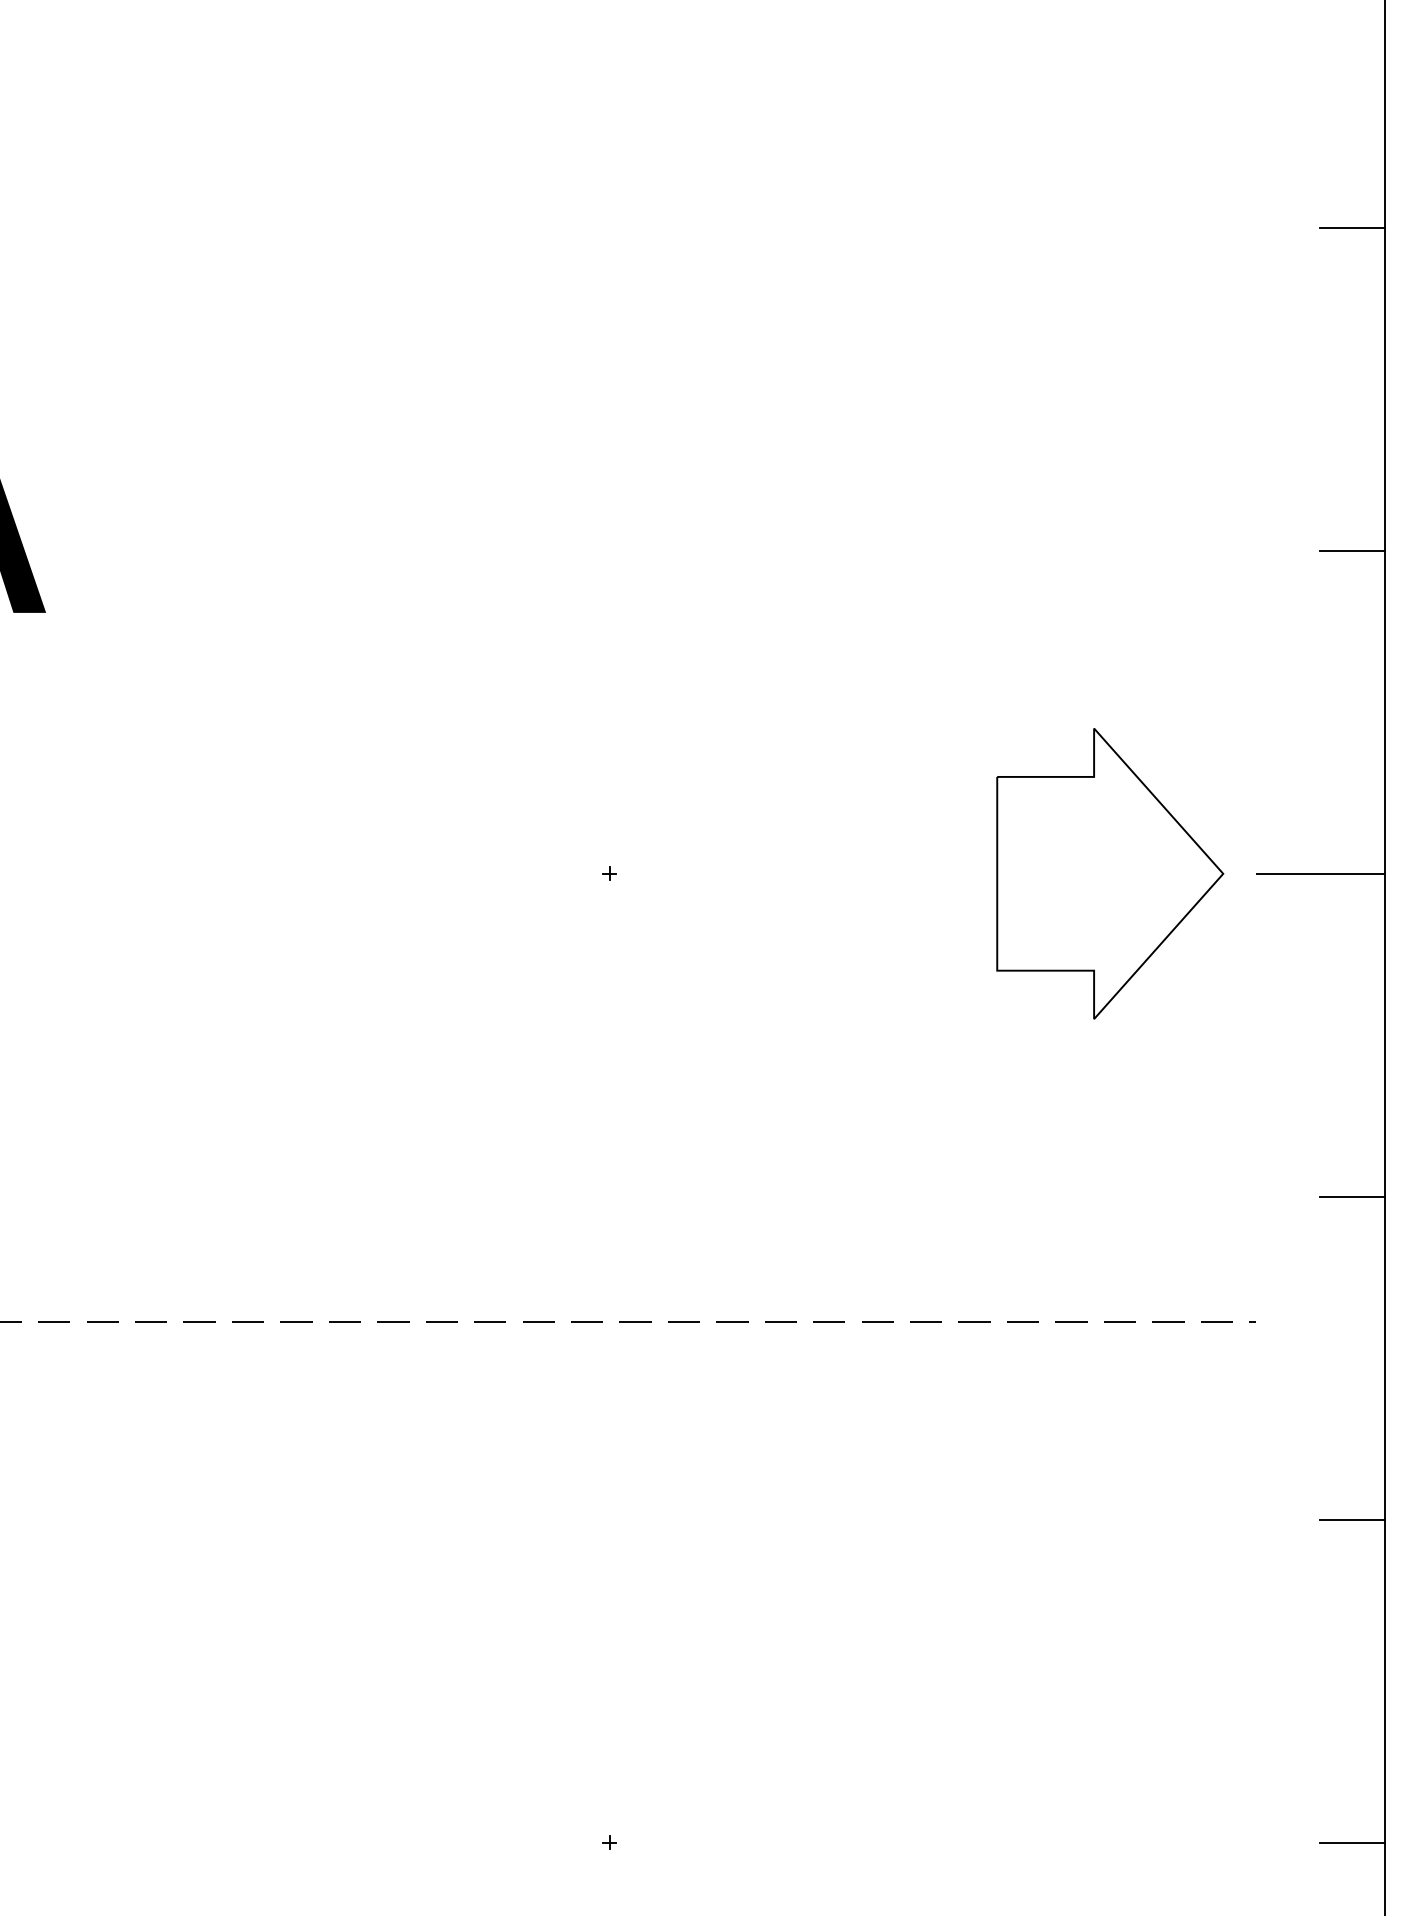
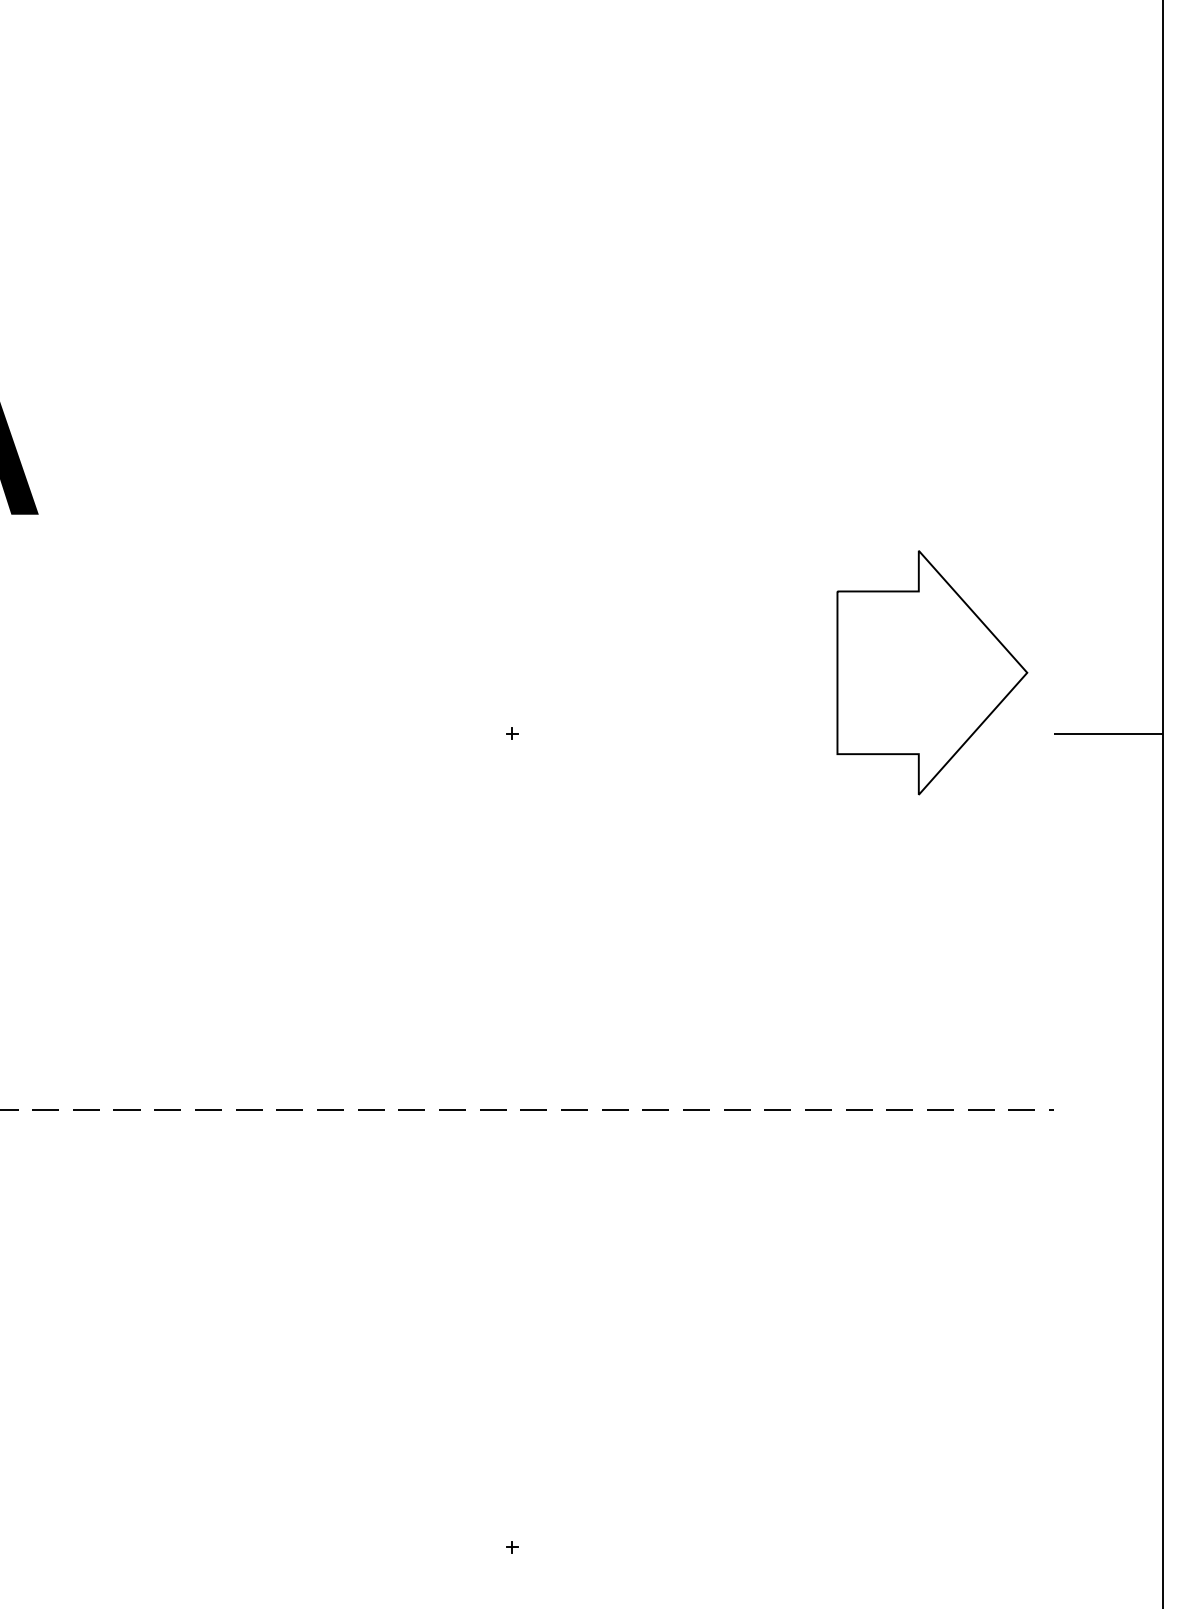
line: (1352, 227) -> (1135, 191), removed
line: (1352, 550) -> (1135, 462), removed
part: (1110, 873) -> (932, 672), moved
line: (1352, 1196) -> (1135, 1004), removed
line: (1352, 1520) -> (1135, 1276), removed
line: (1352, 1842) -> (1135, 1547), removed

